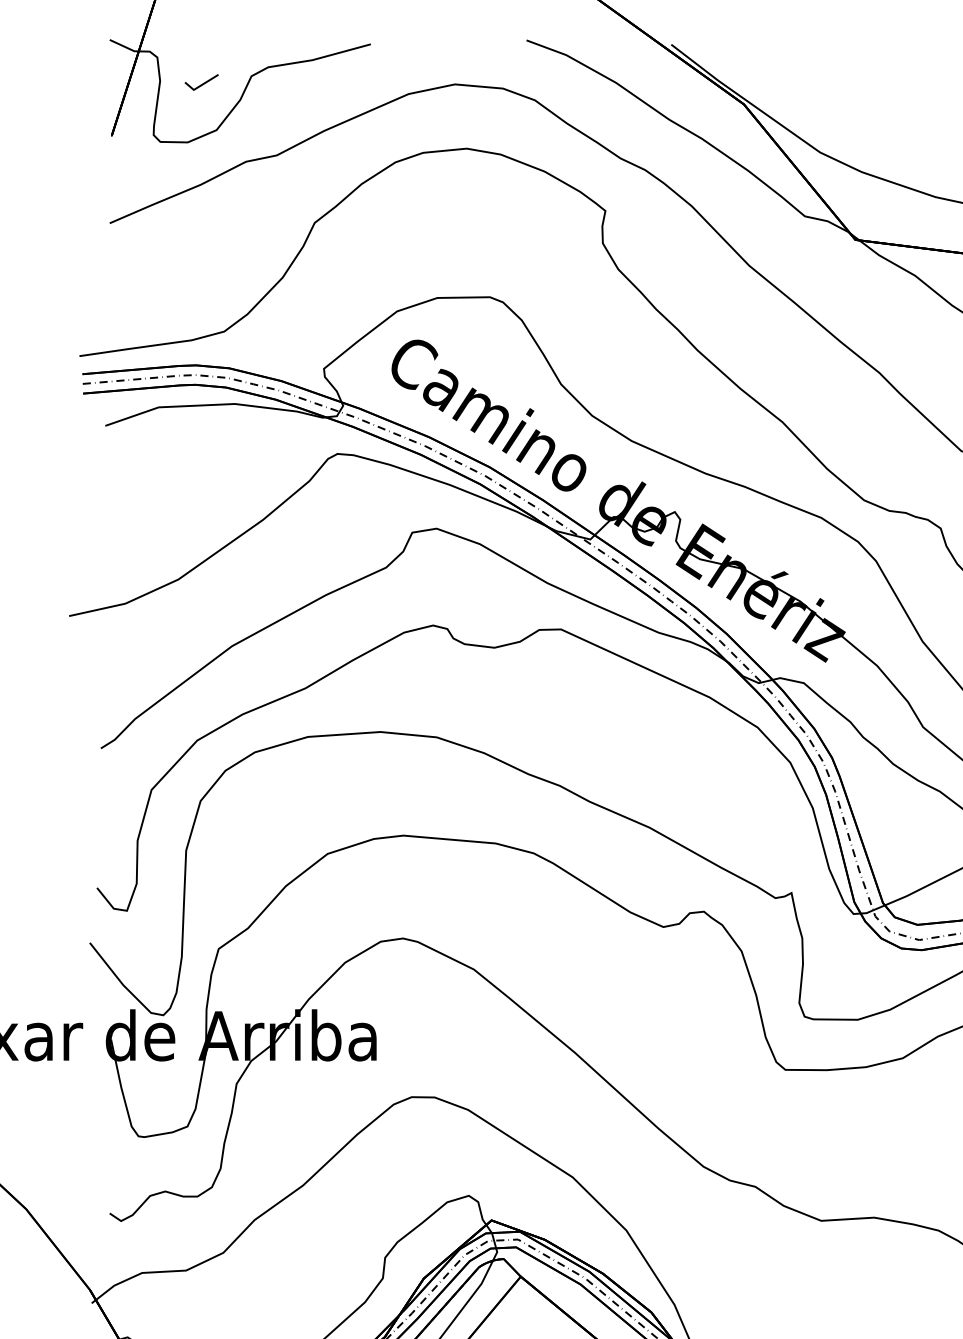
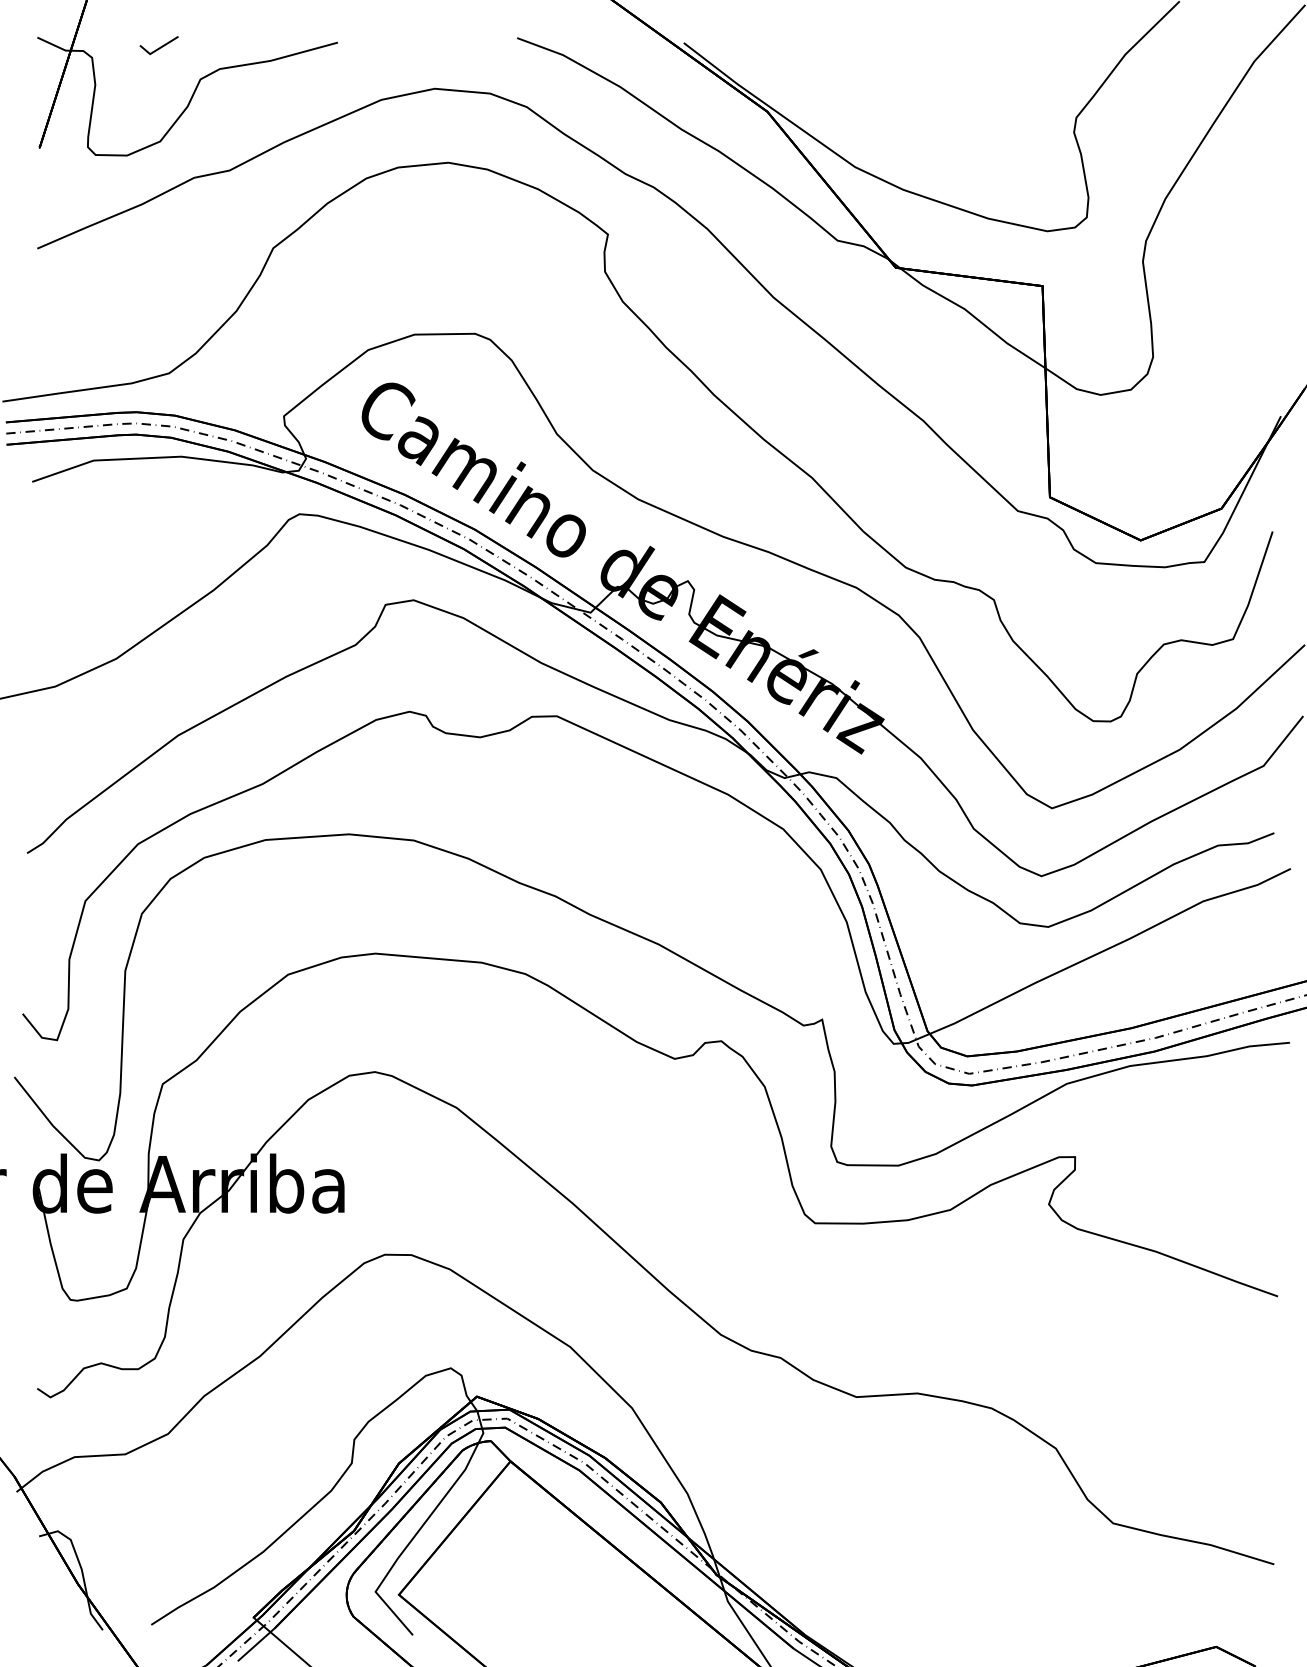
line: (201, 84) -> (158, 47), moved

